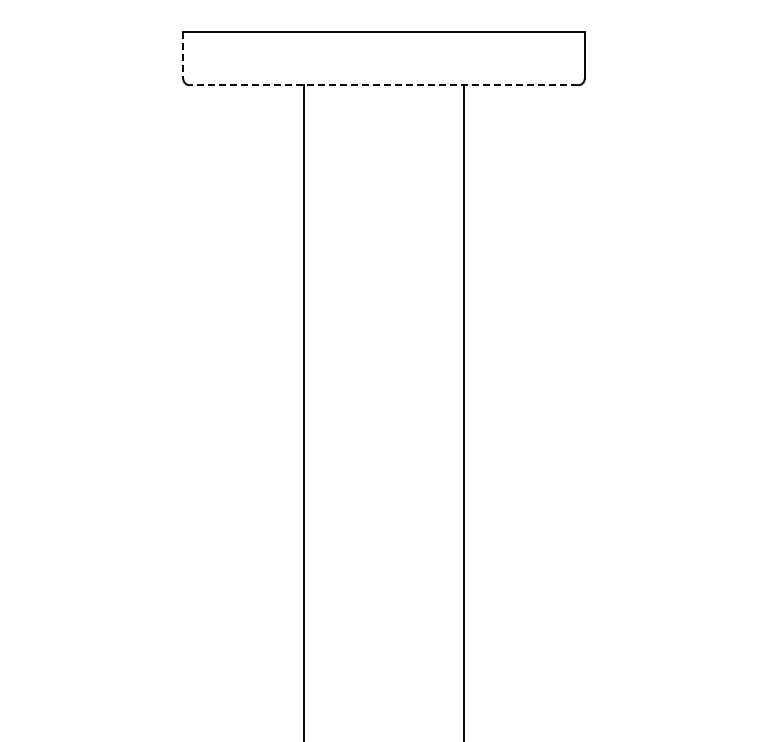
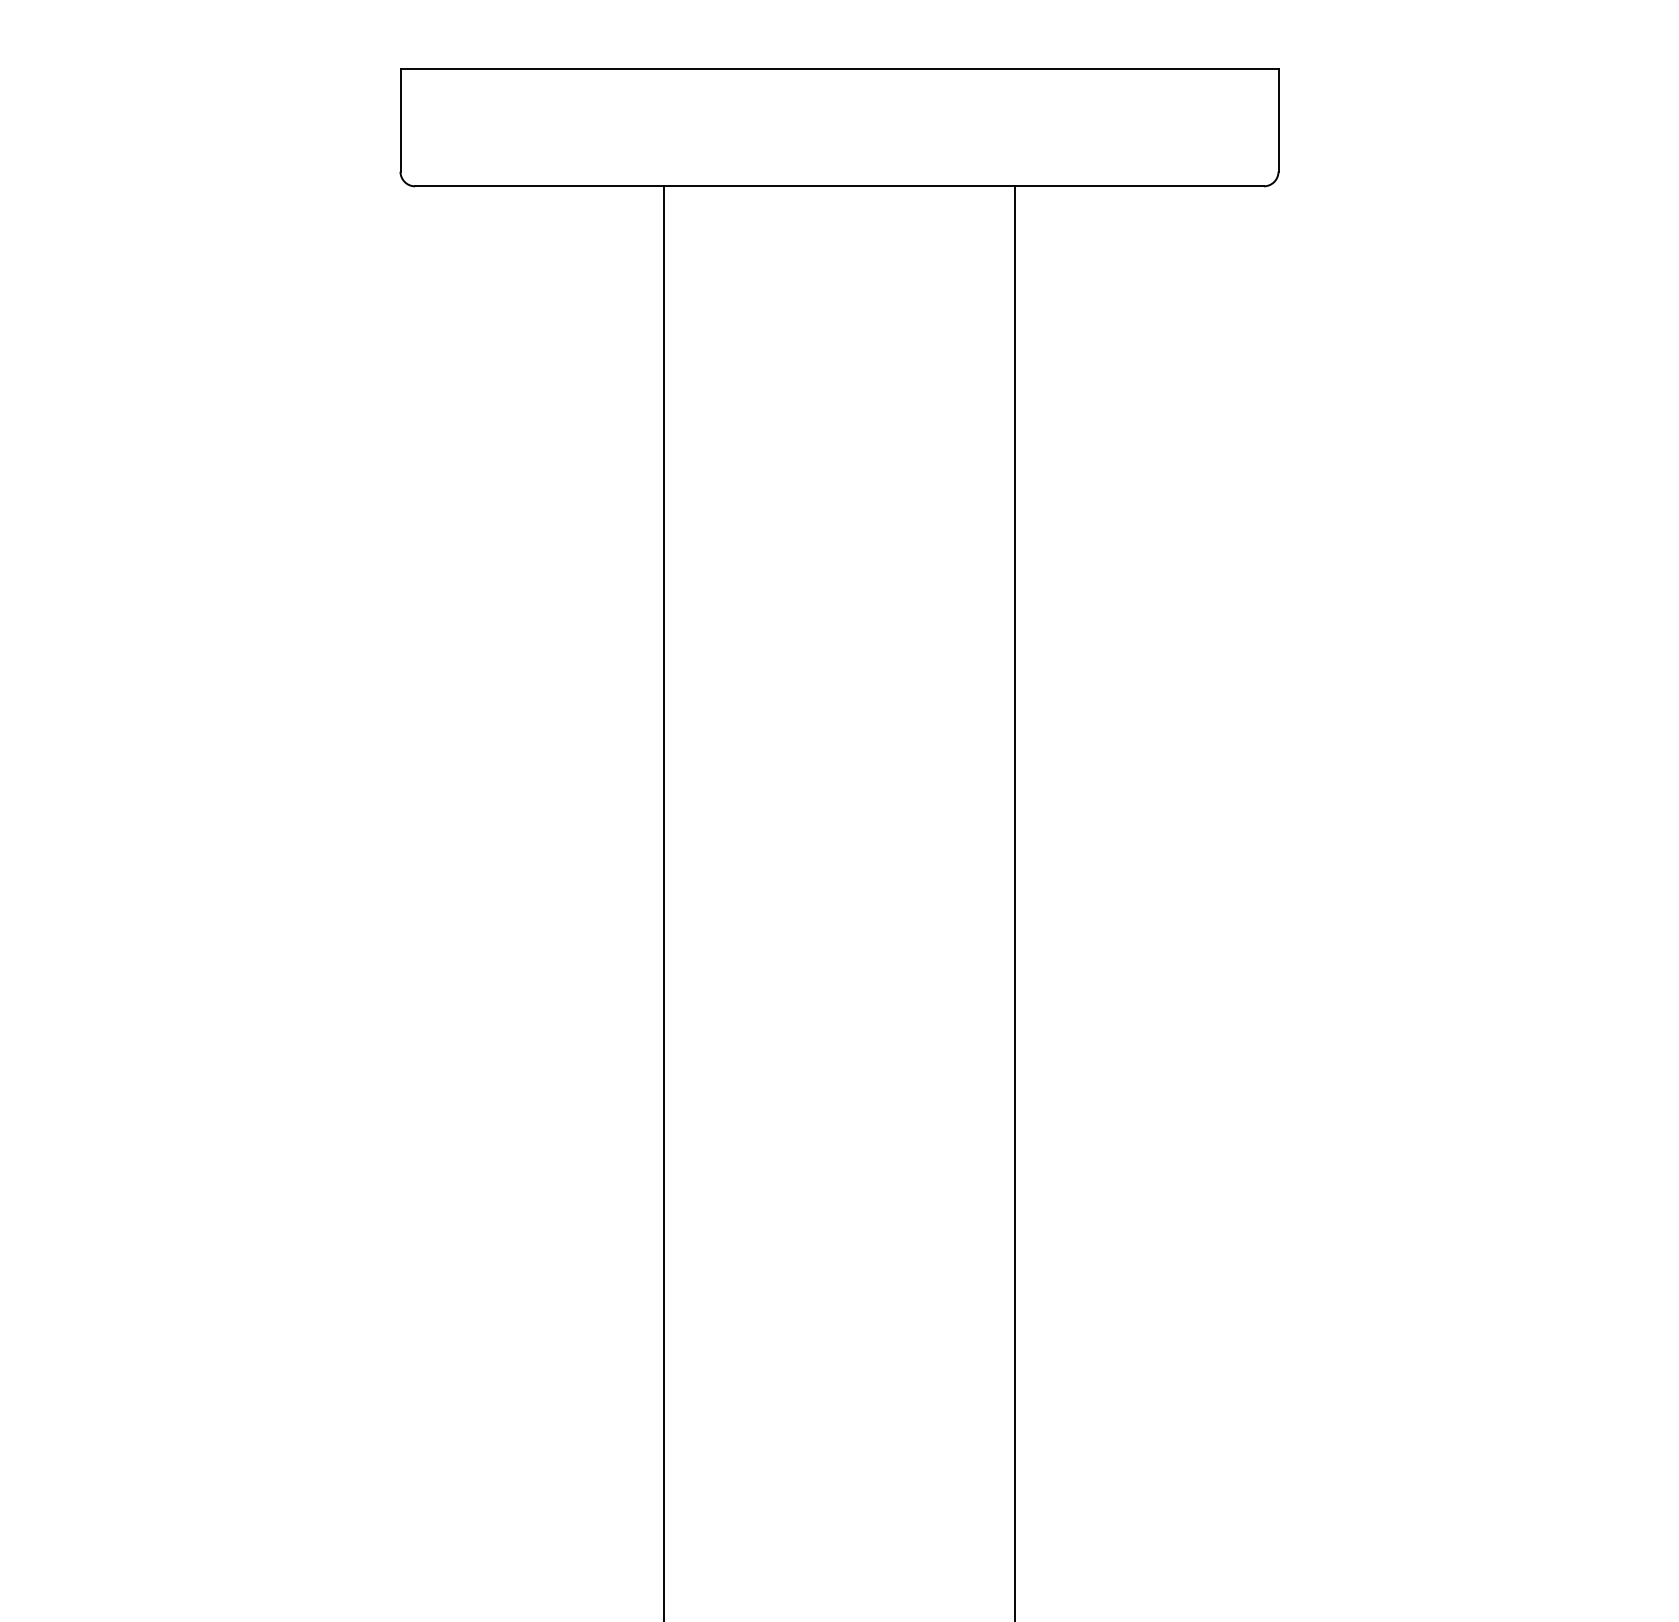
line: (183, 55) -> (401, 121), dashed -> solid
line: (383, 85) -> (838, 186), dashed -> solid

